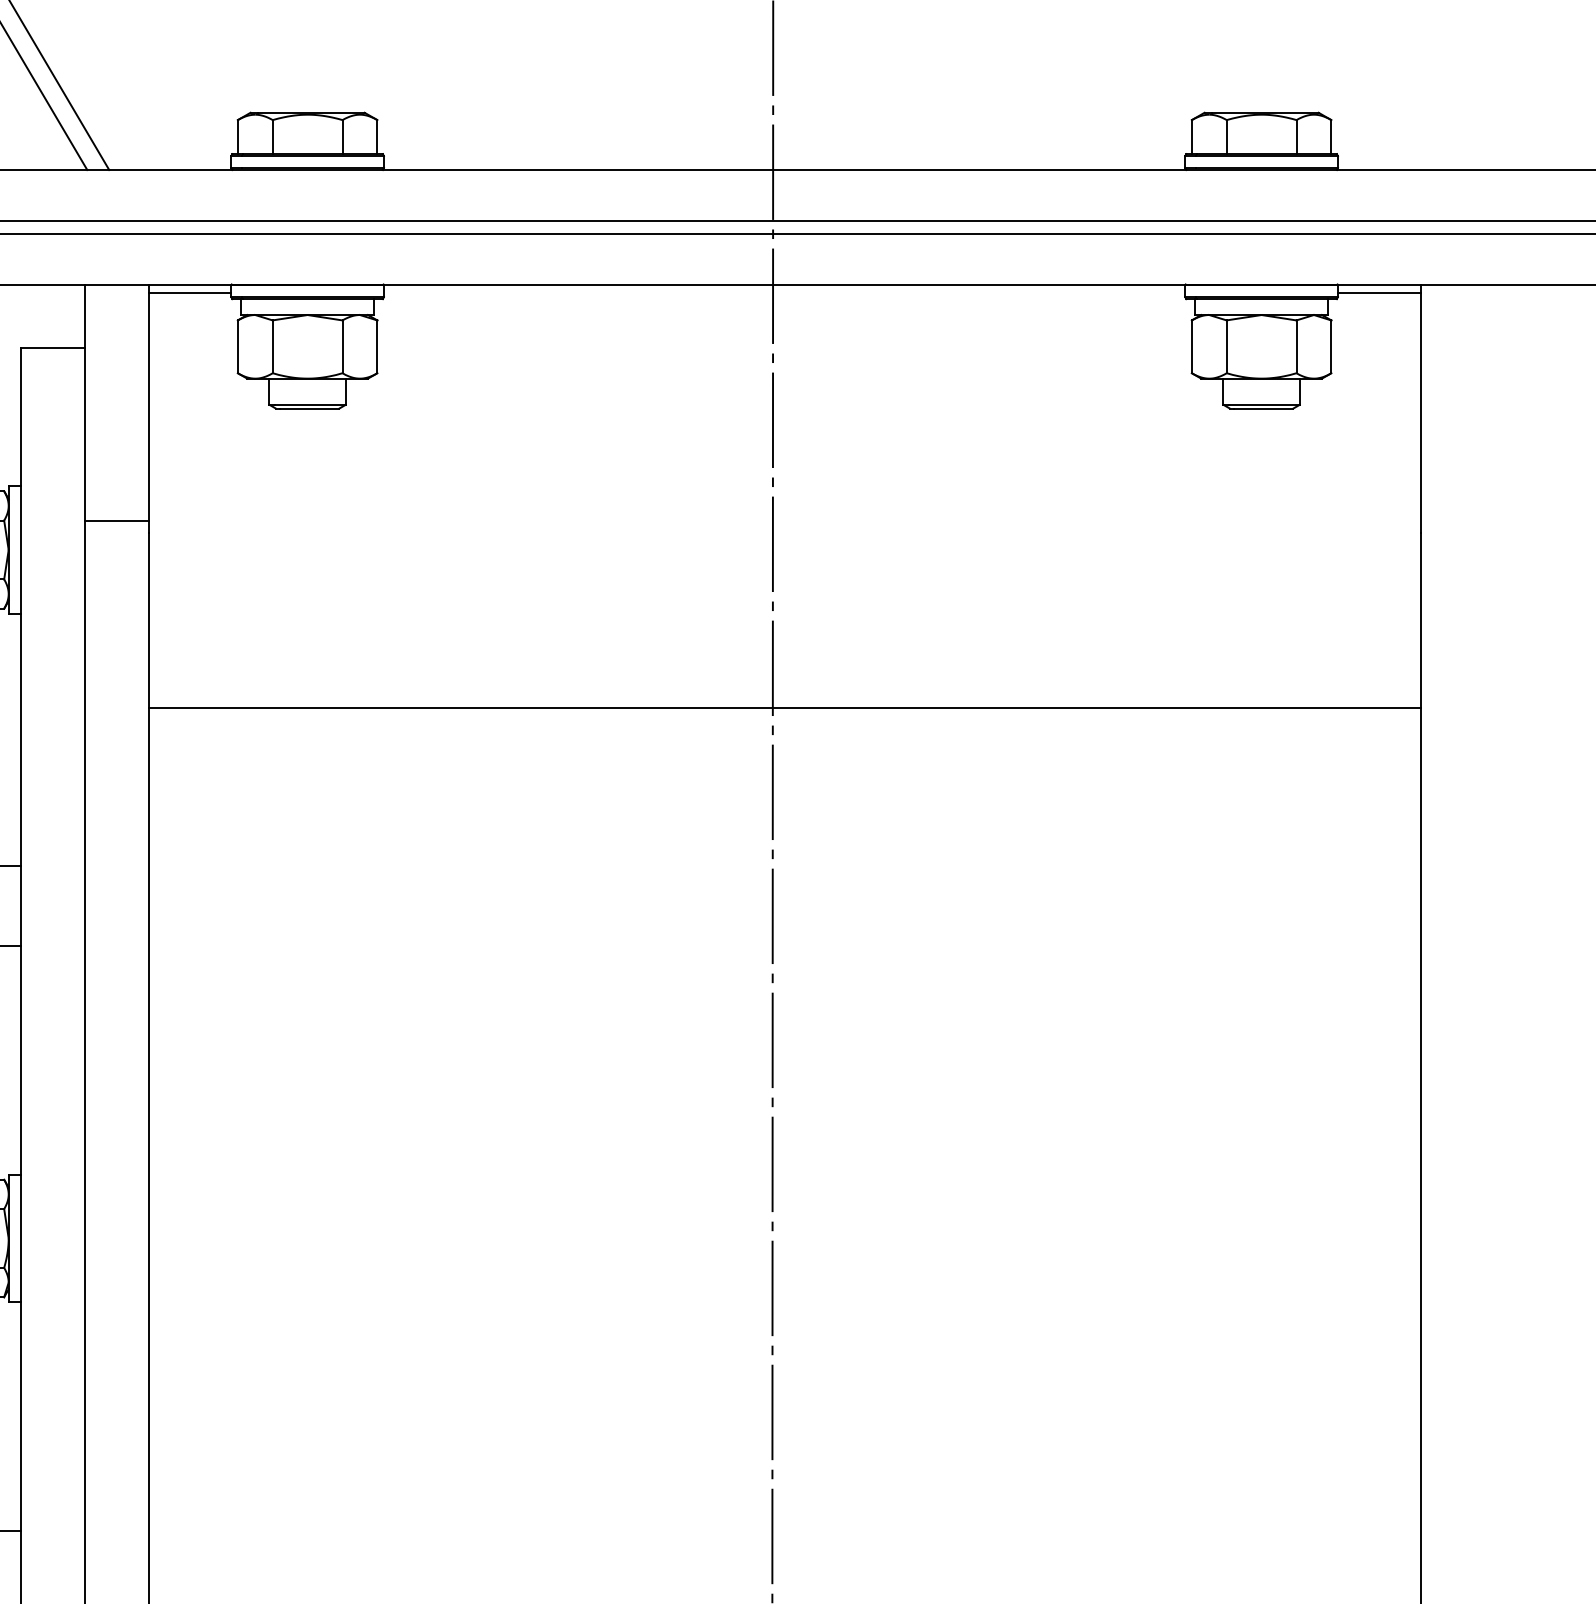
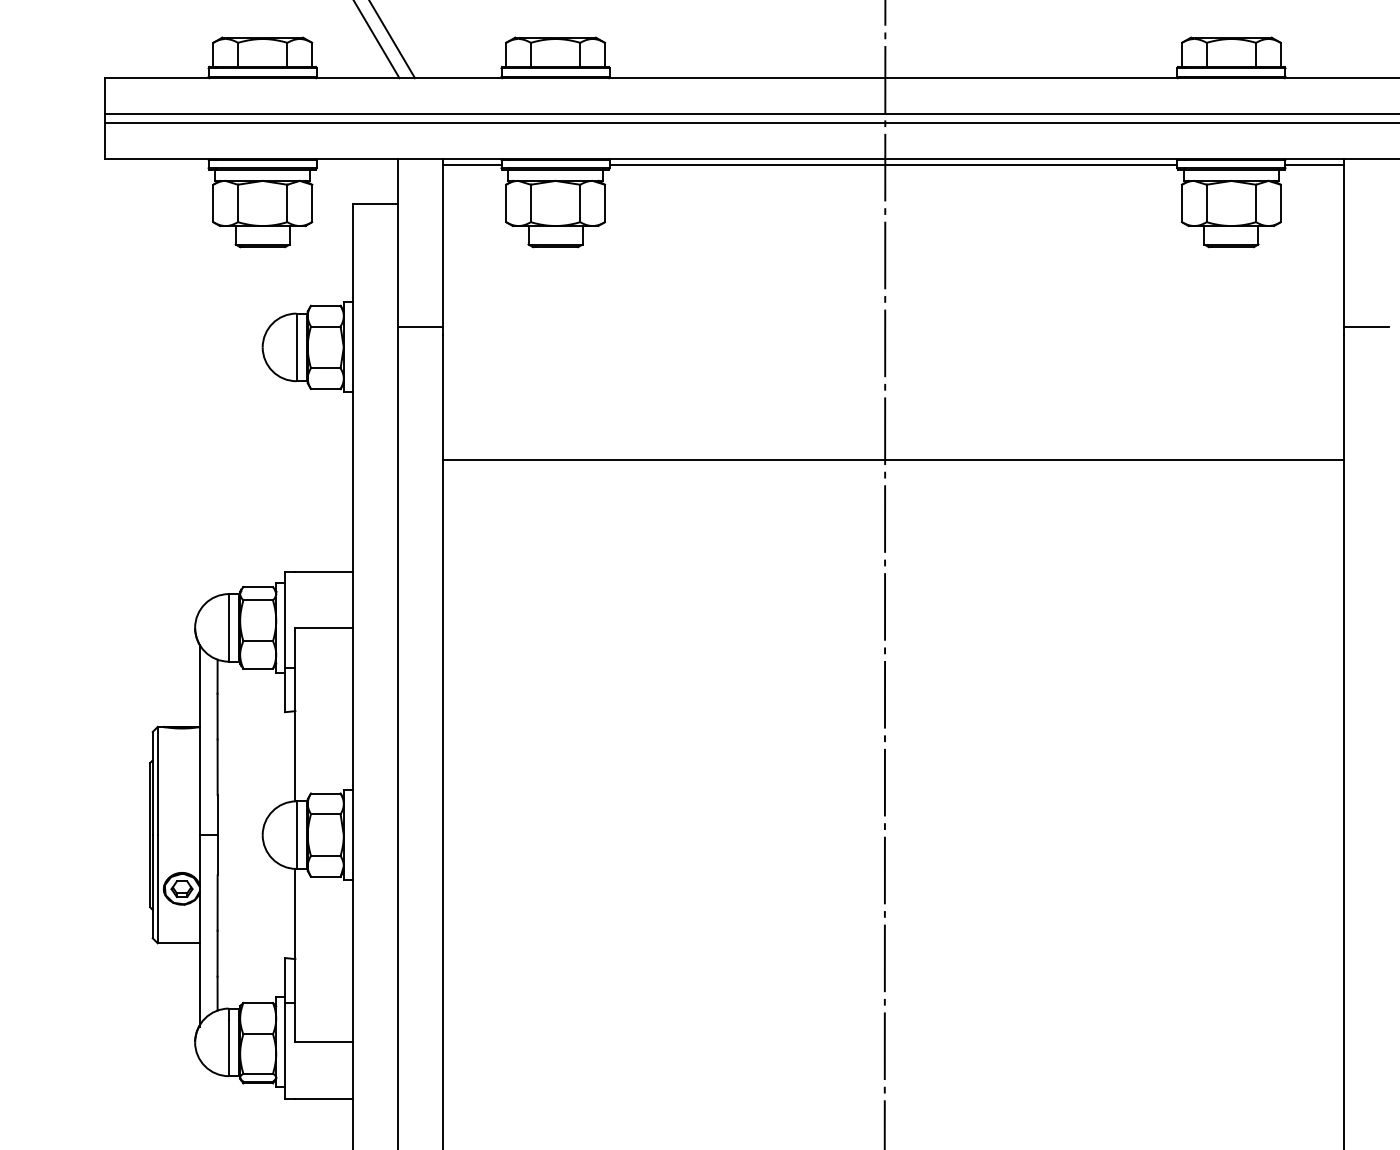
line: (784, 291) -> (893, 164), added
line: (1452, 520) -> (1366, 326), added

